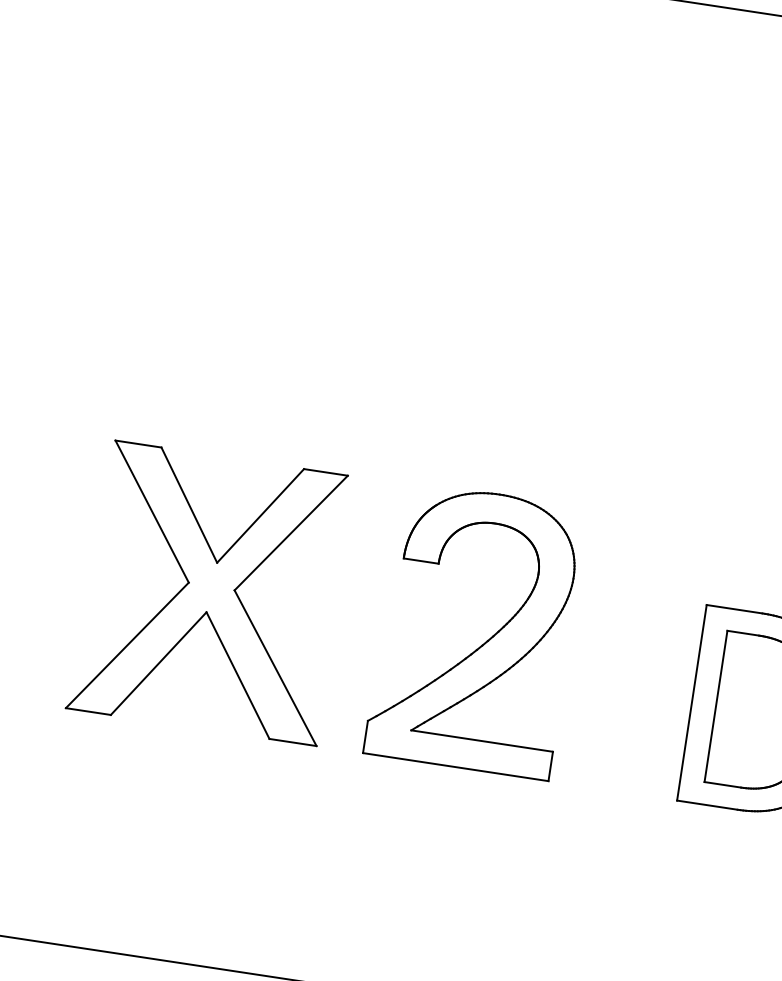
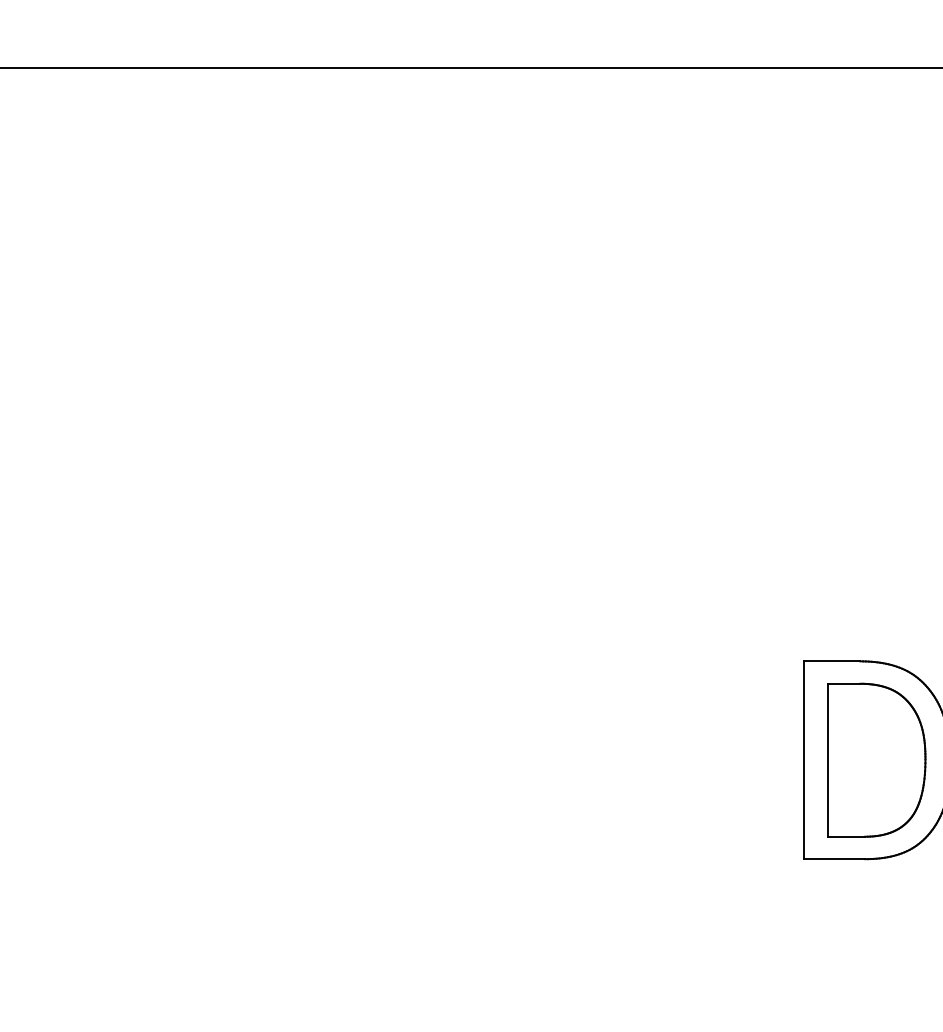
part: (211, 592) -> (312, 723), removed
part: (485, 641) -> (590, 730), removed

